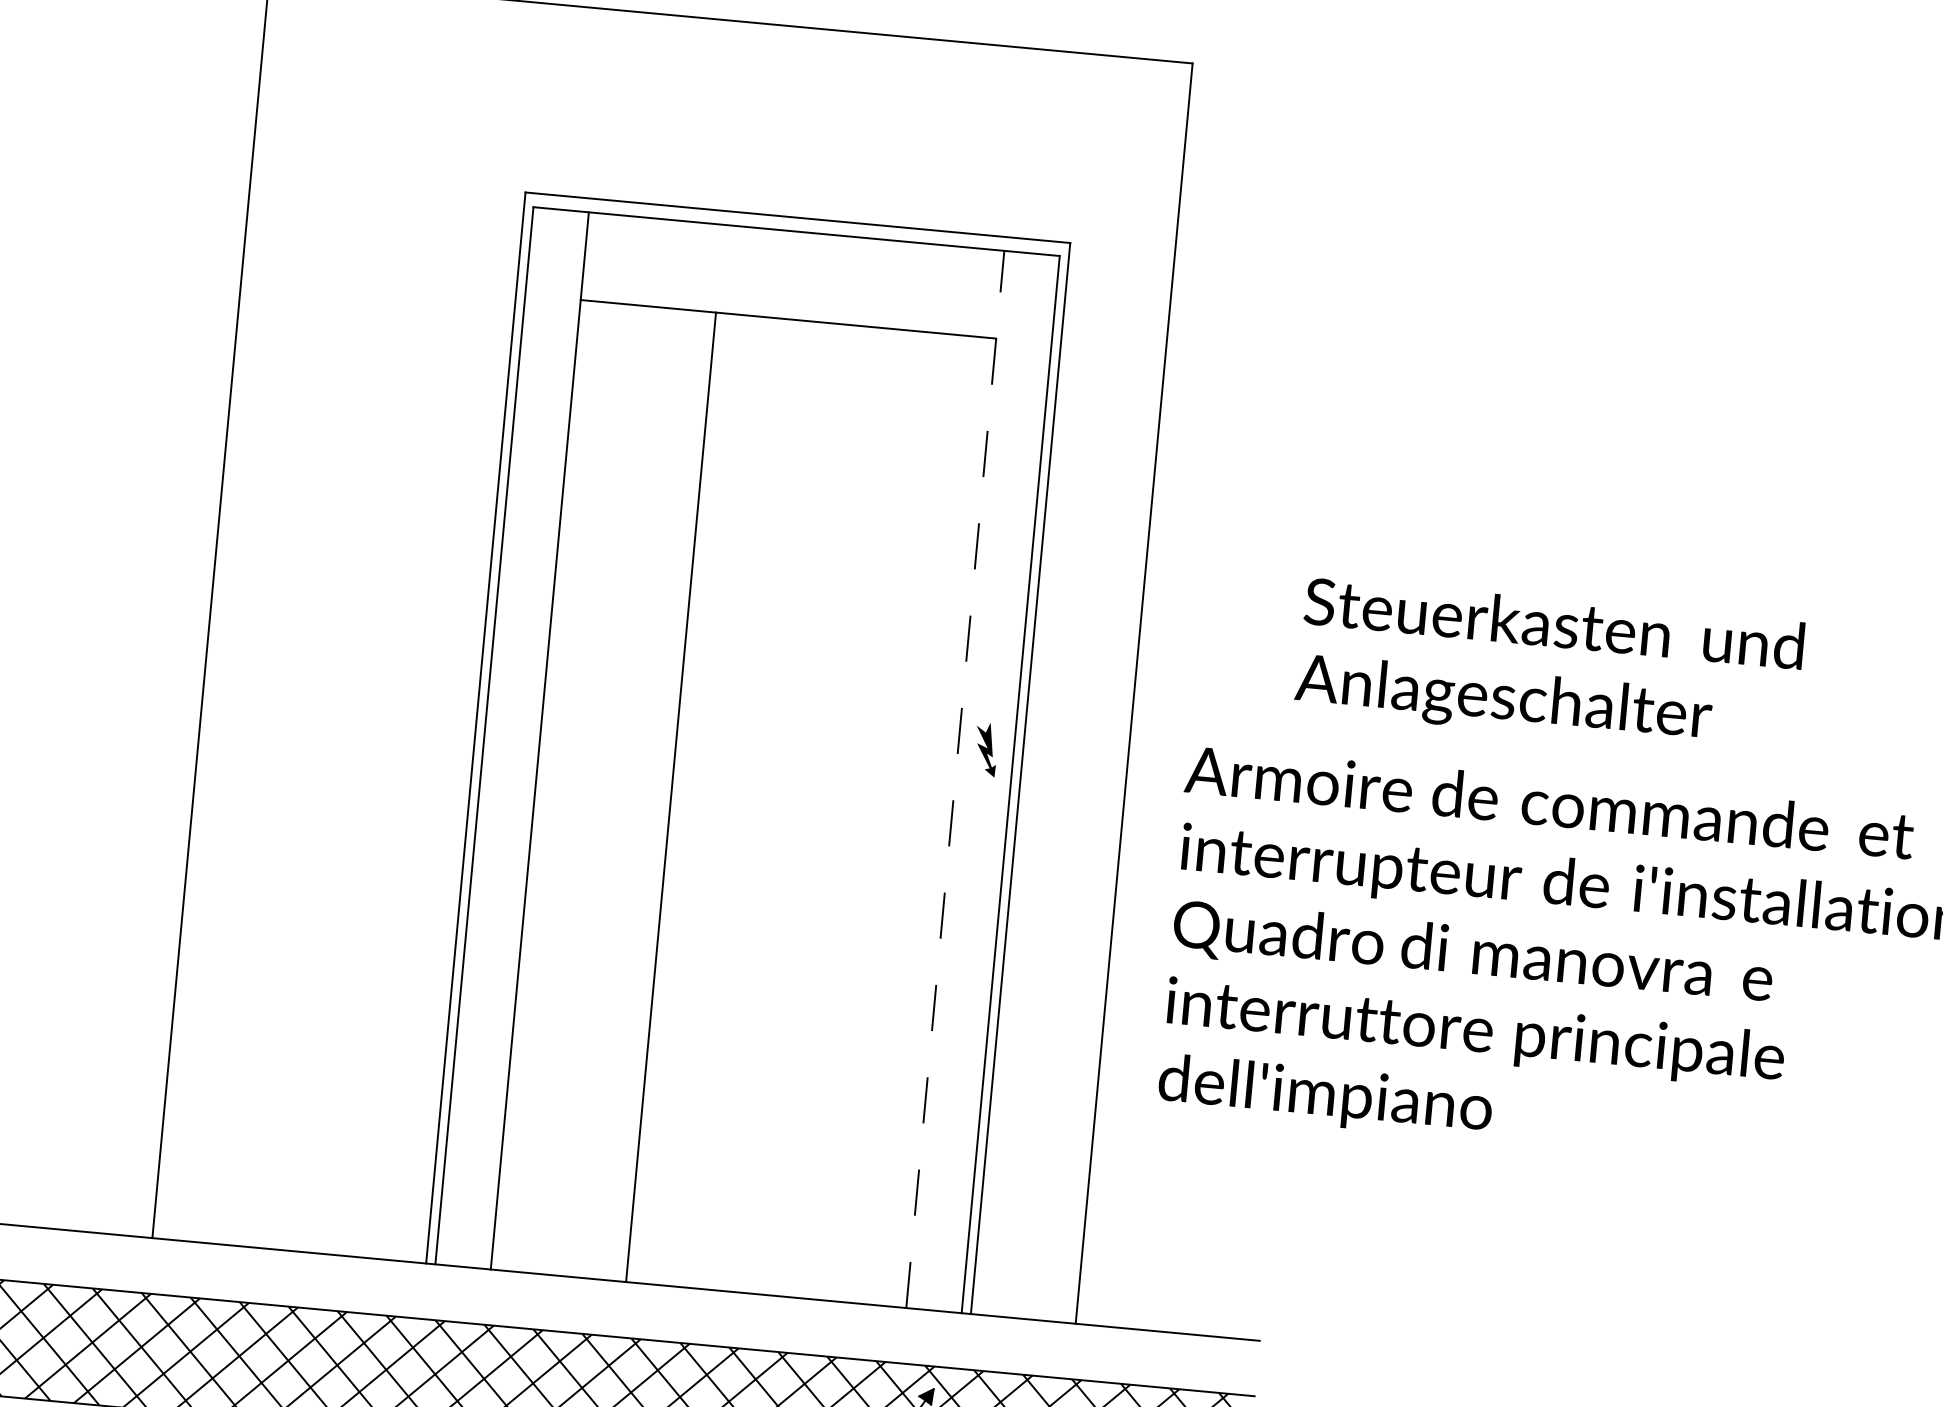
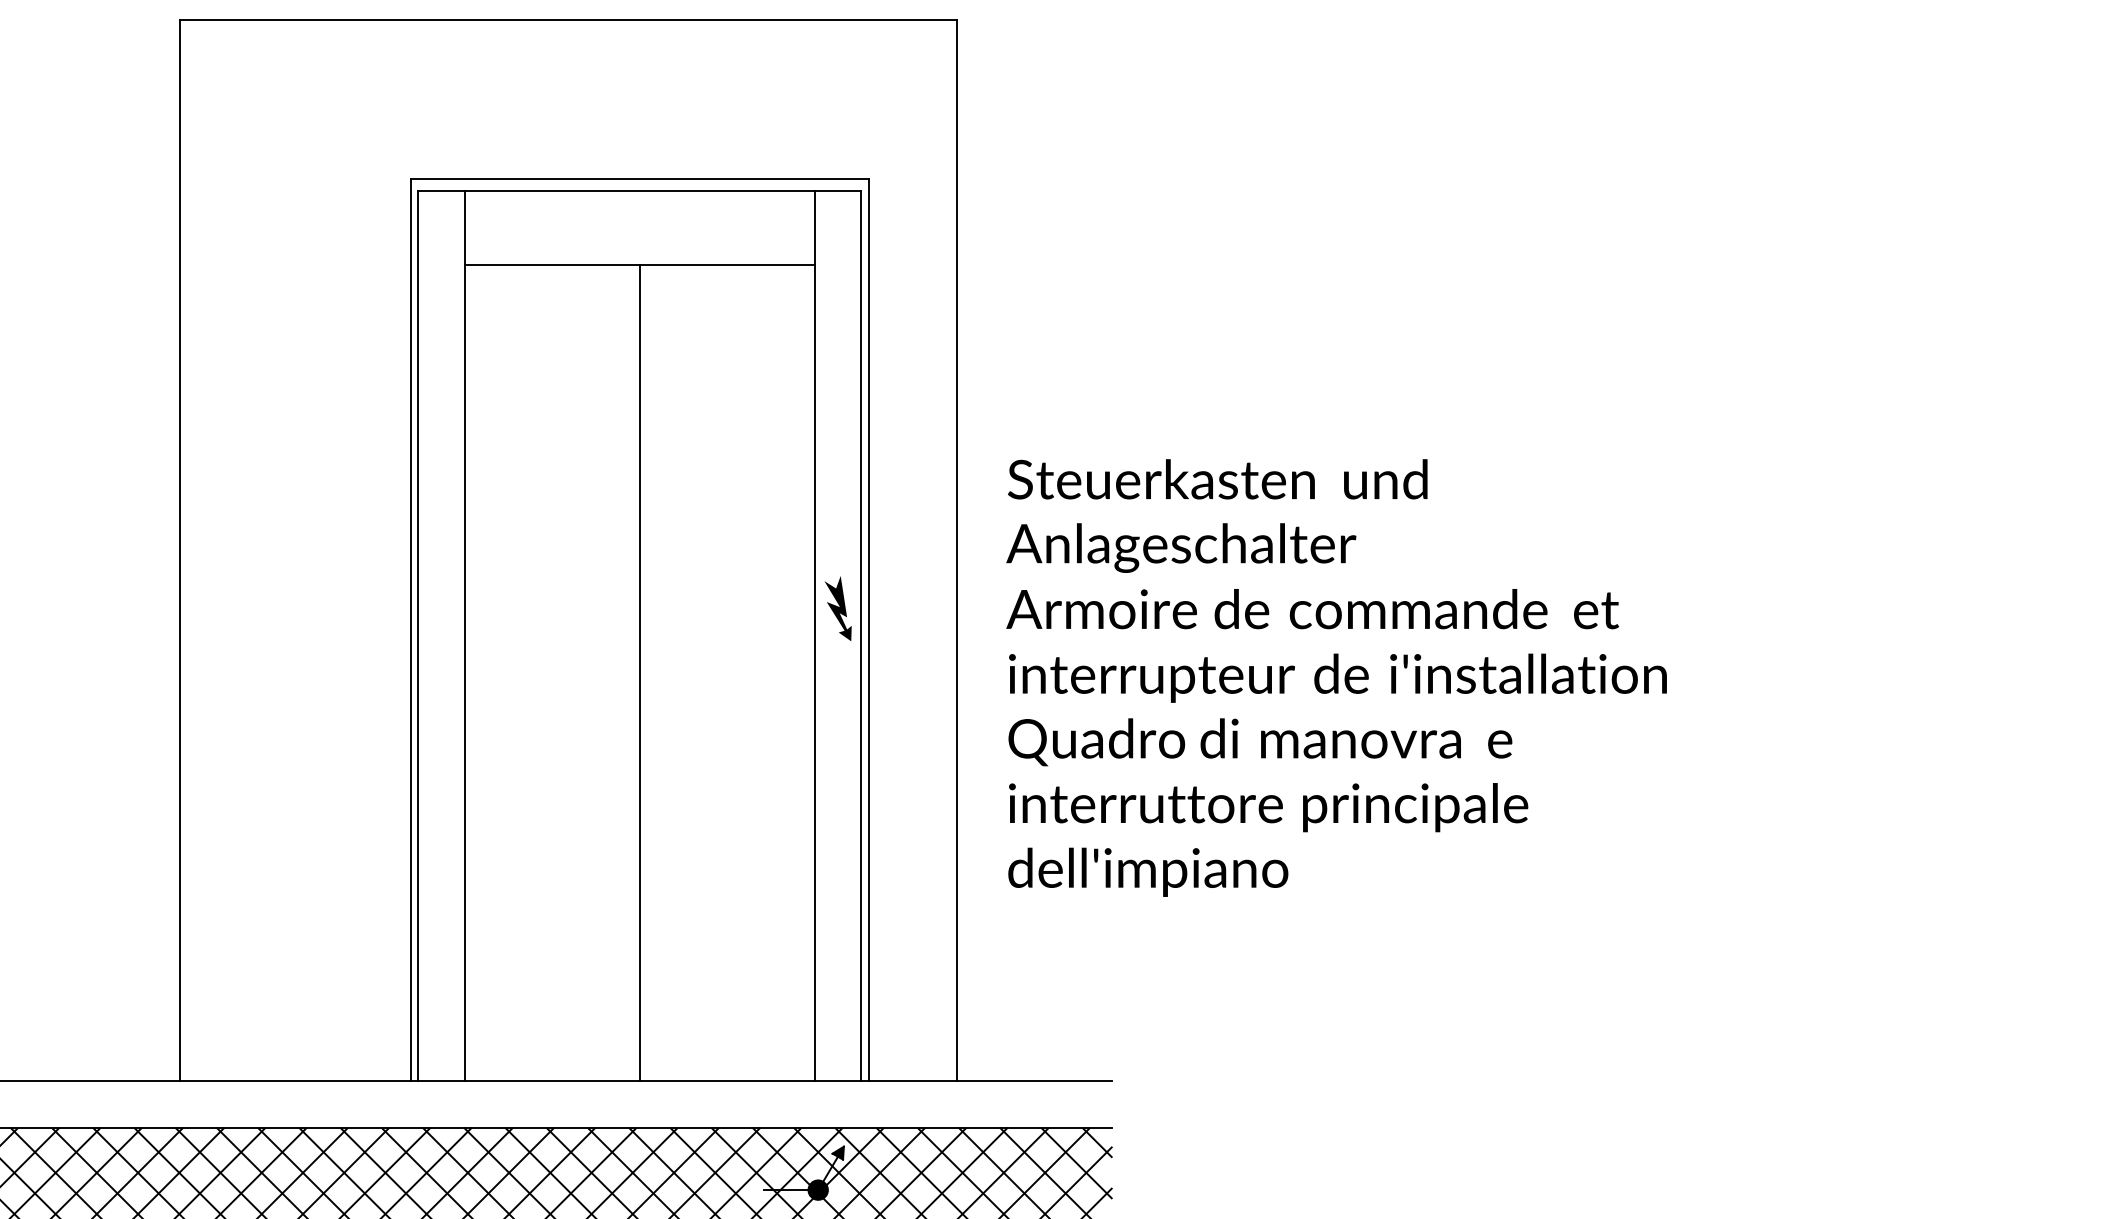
text: (1548, 666) -> (1216, 515), moved
part: (985, 749) -> (837, 608), size x1.43
line: (955, 778) -> (814, 635), dashed -> solid
line: (670, 796) -> (639, 672), moved

